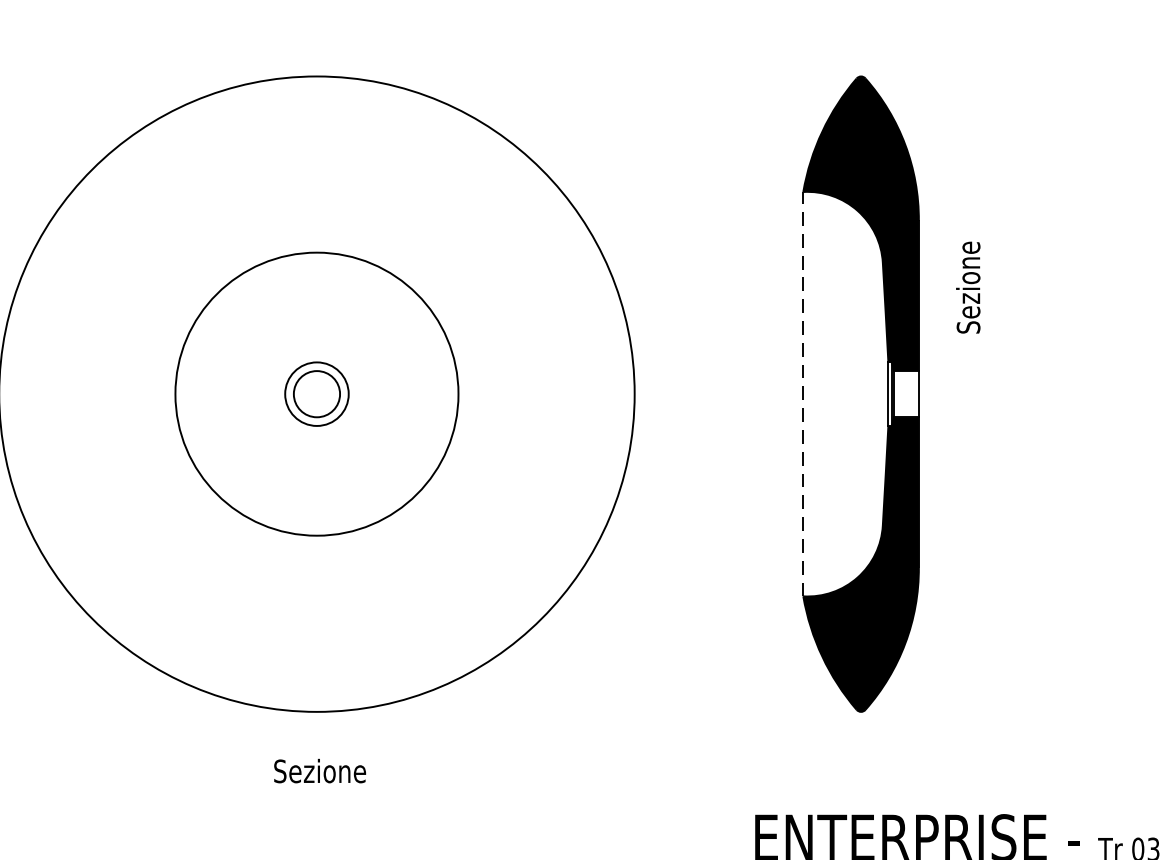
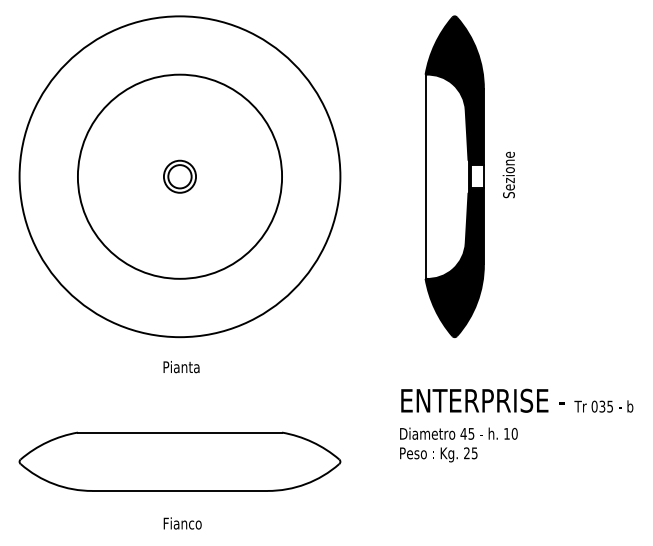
text: (967, 286) -> (508, 174), moved
circle: (315, 393) -> (179, 176), size x1.43
line: (803, 393) -> (425, 176), dashed -> solid
text: (319, 771) -> (181, 367), Sezione -> Pianta

